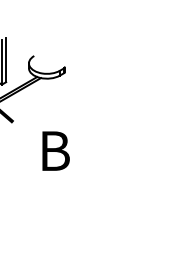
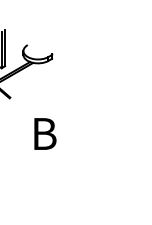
text: (55, 150) -> (44, 133), moved

